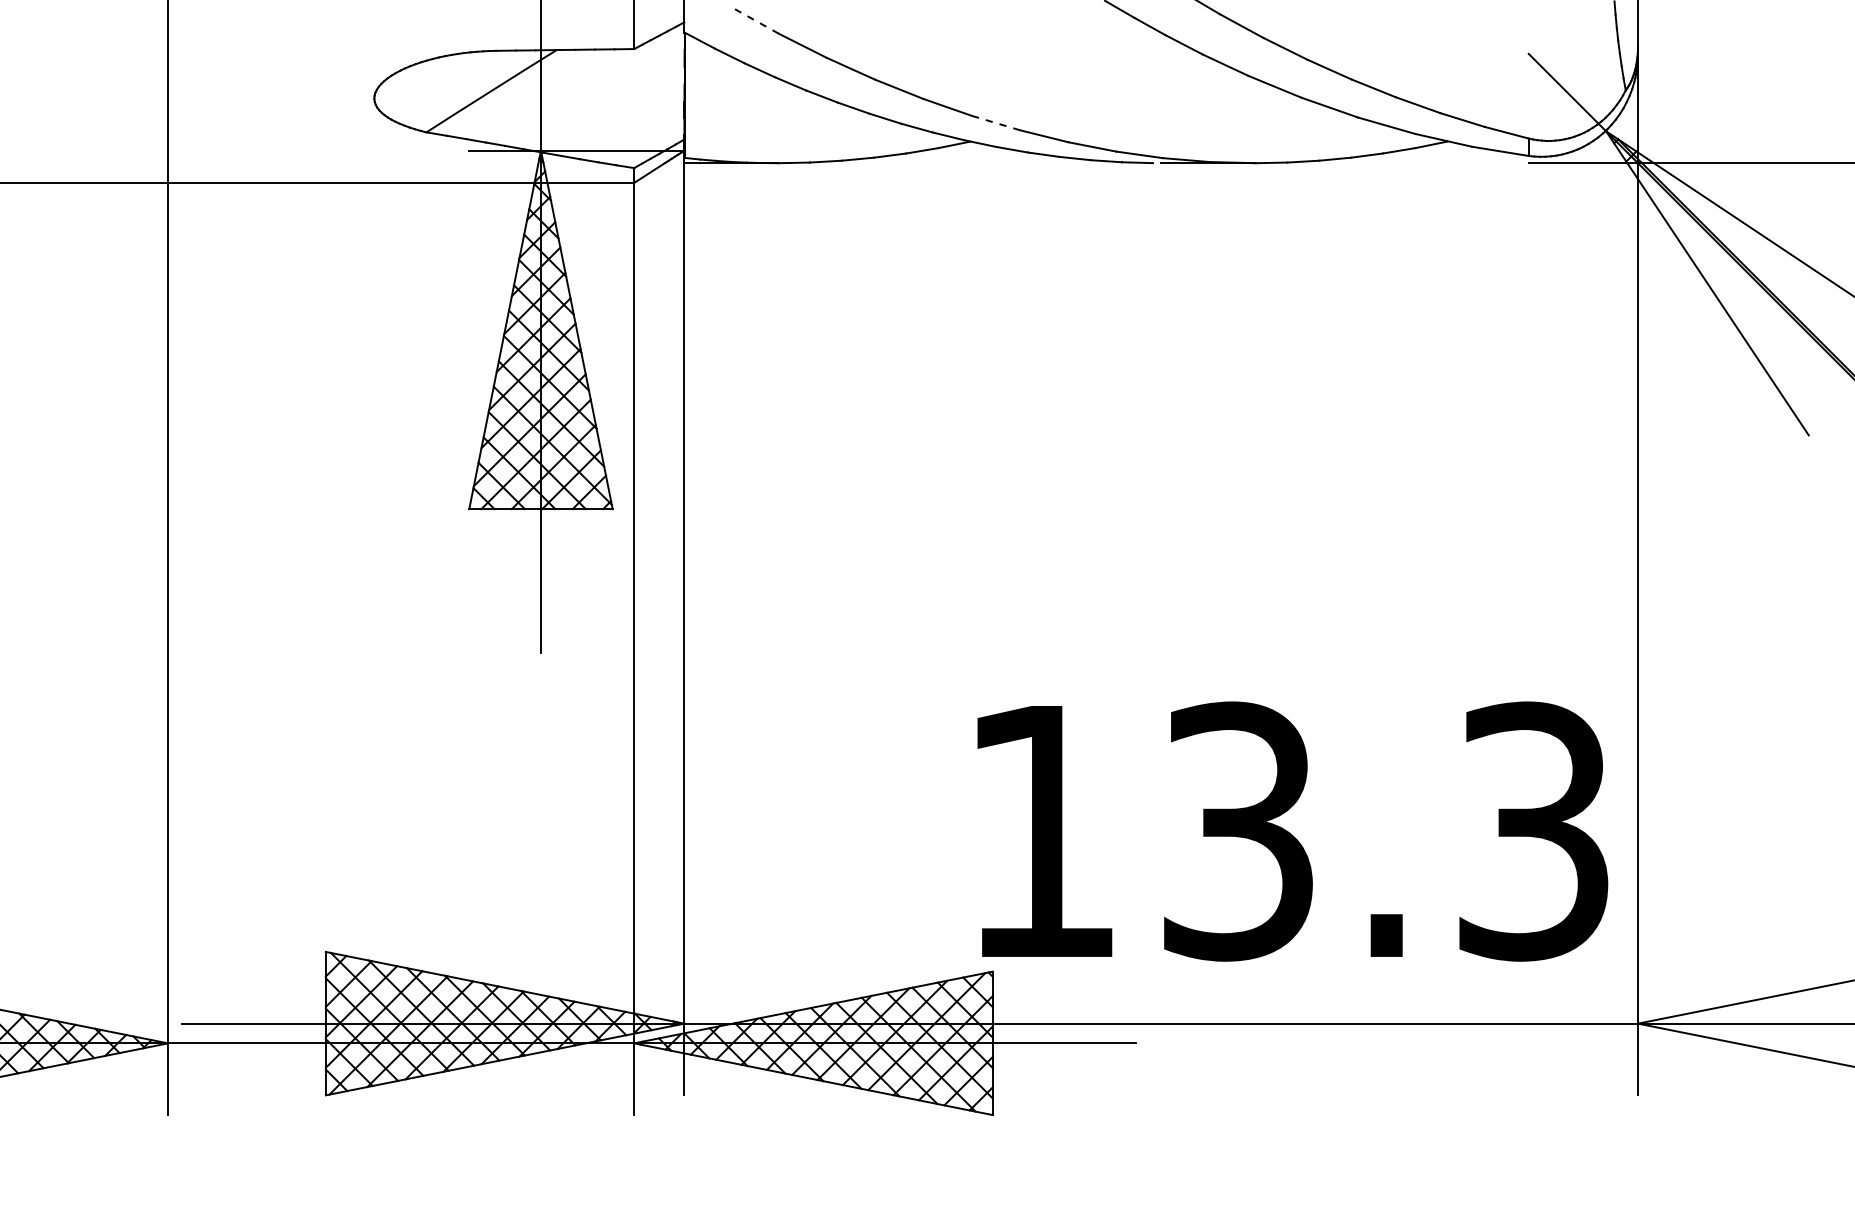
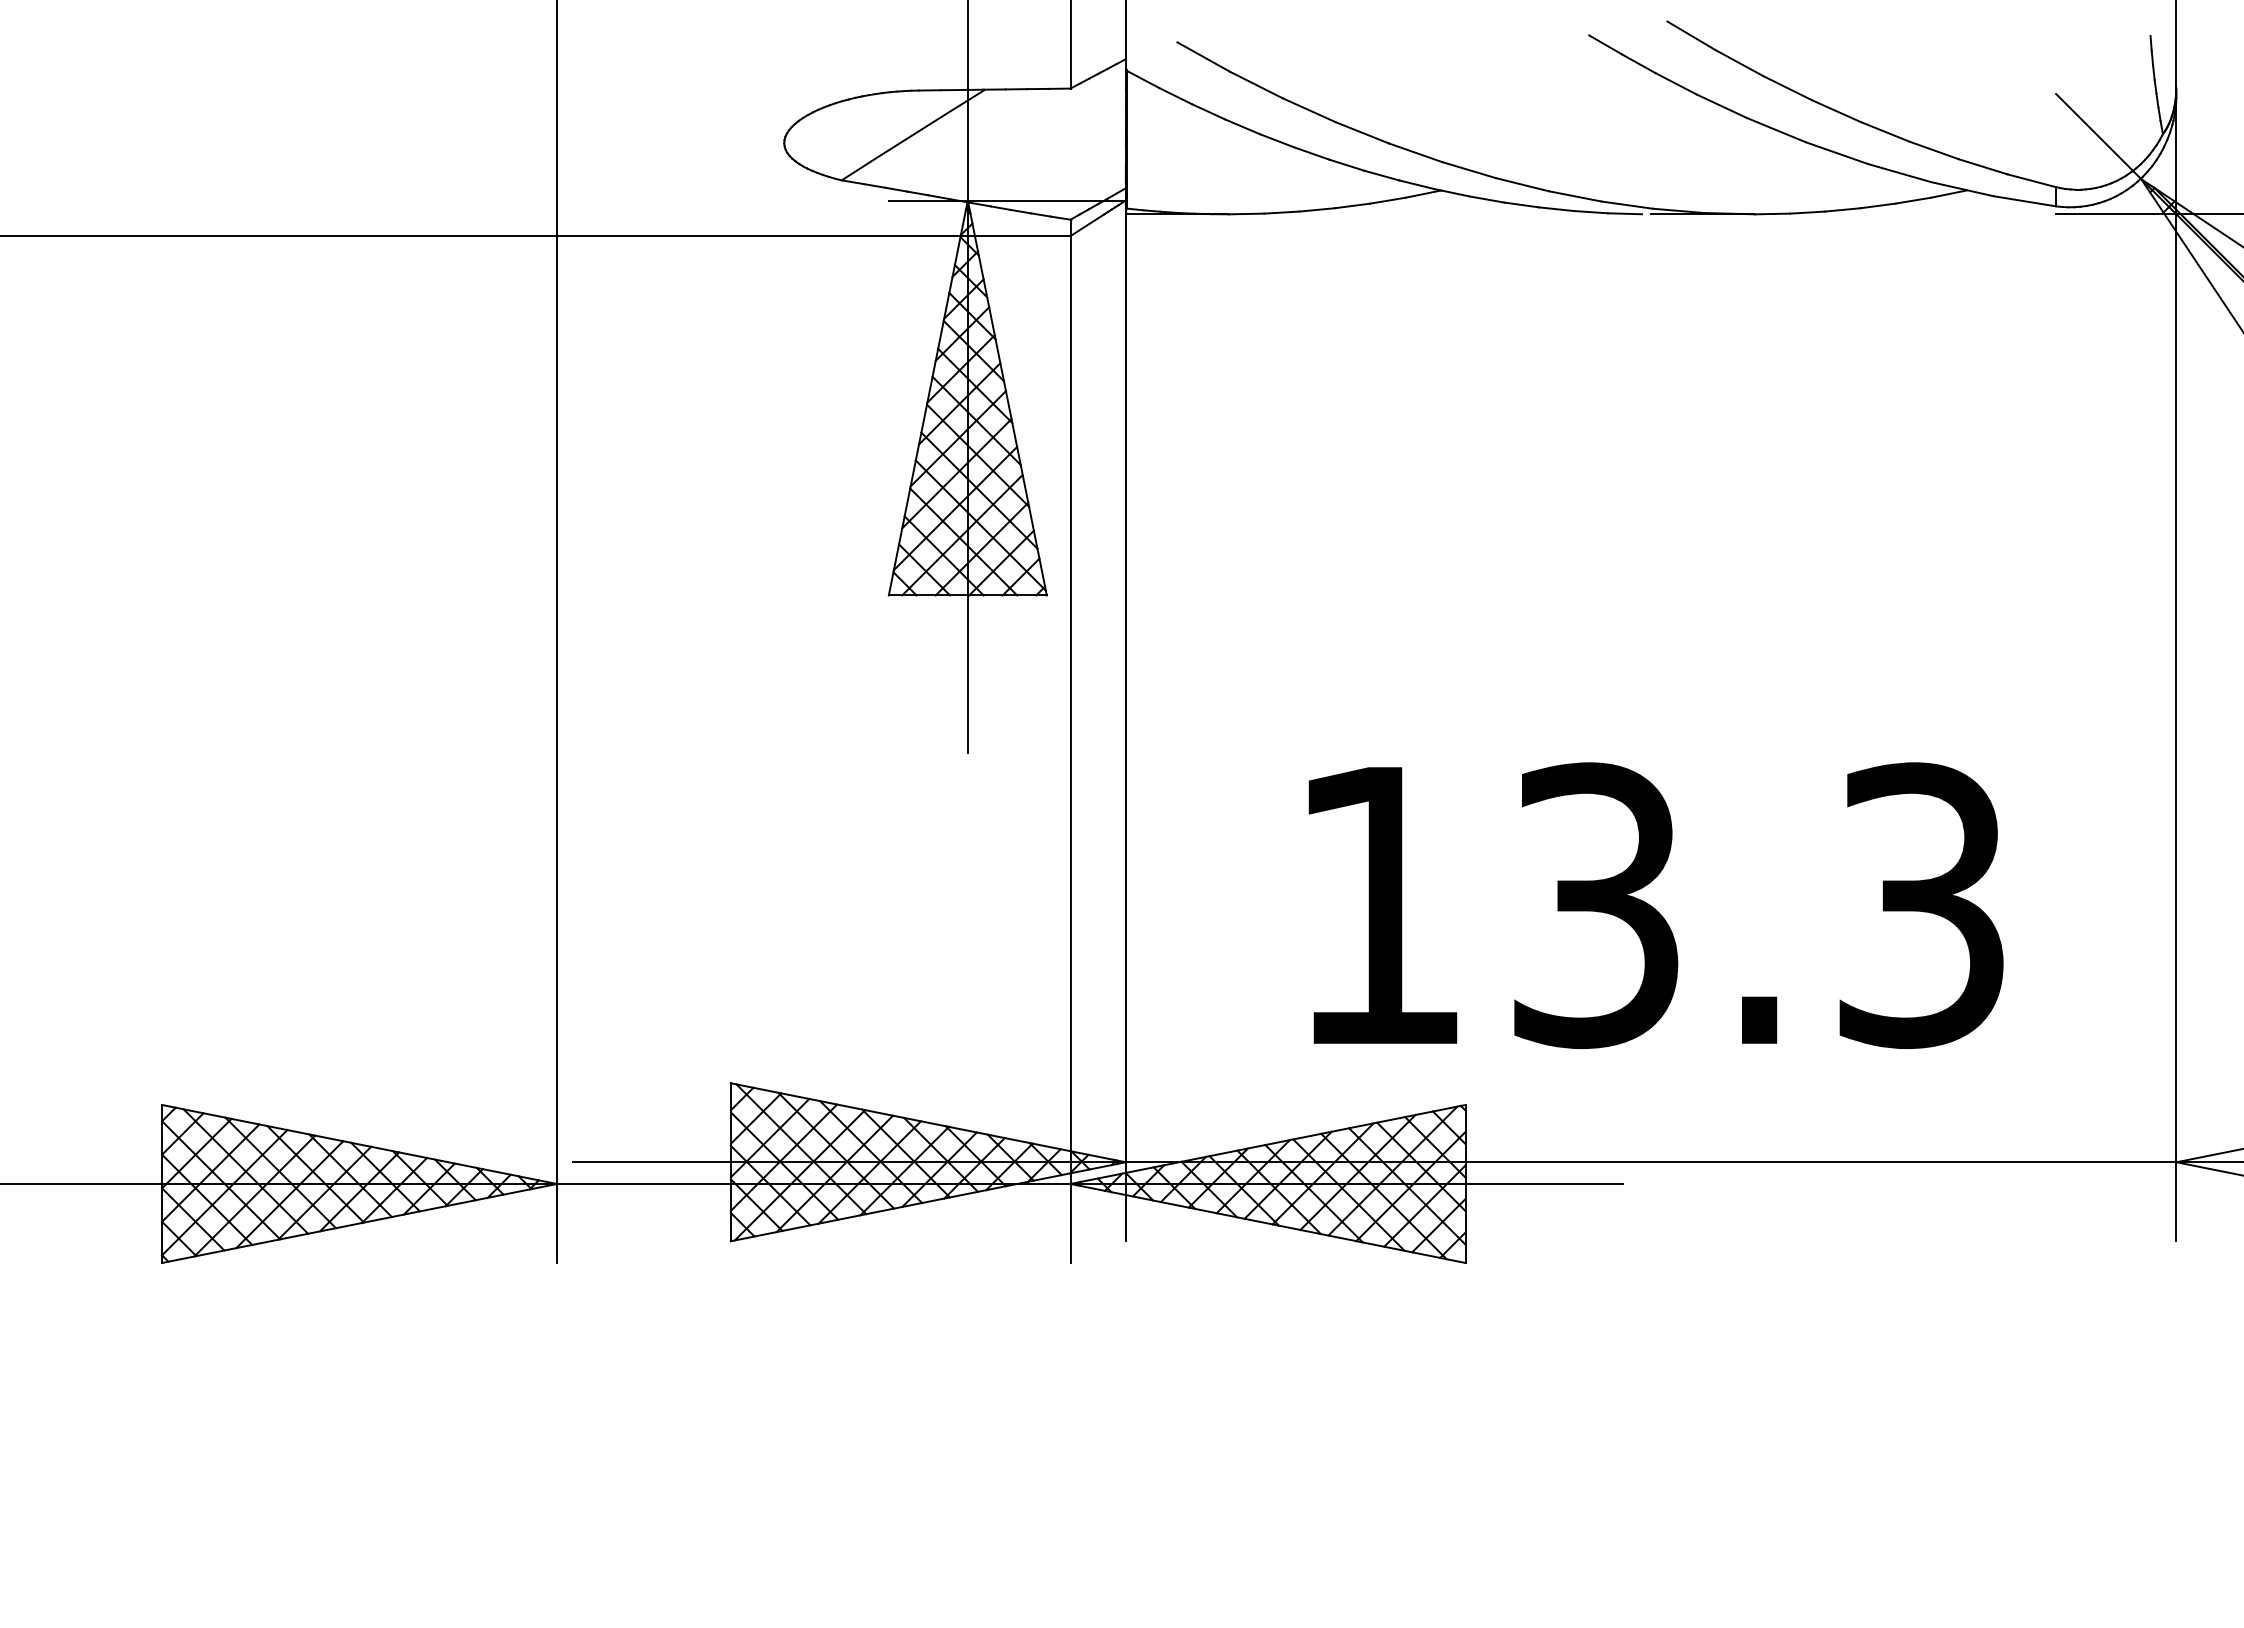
line: (754, 19) -> (1203, 56), dashed -> solid
line: (996, 123) -> (1469, 170), dashed -> solid
text: (1292, 831) -> (1655, 905), moved

